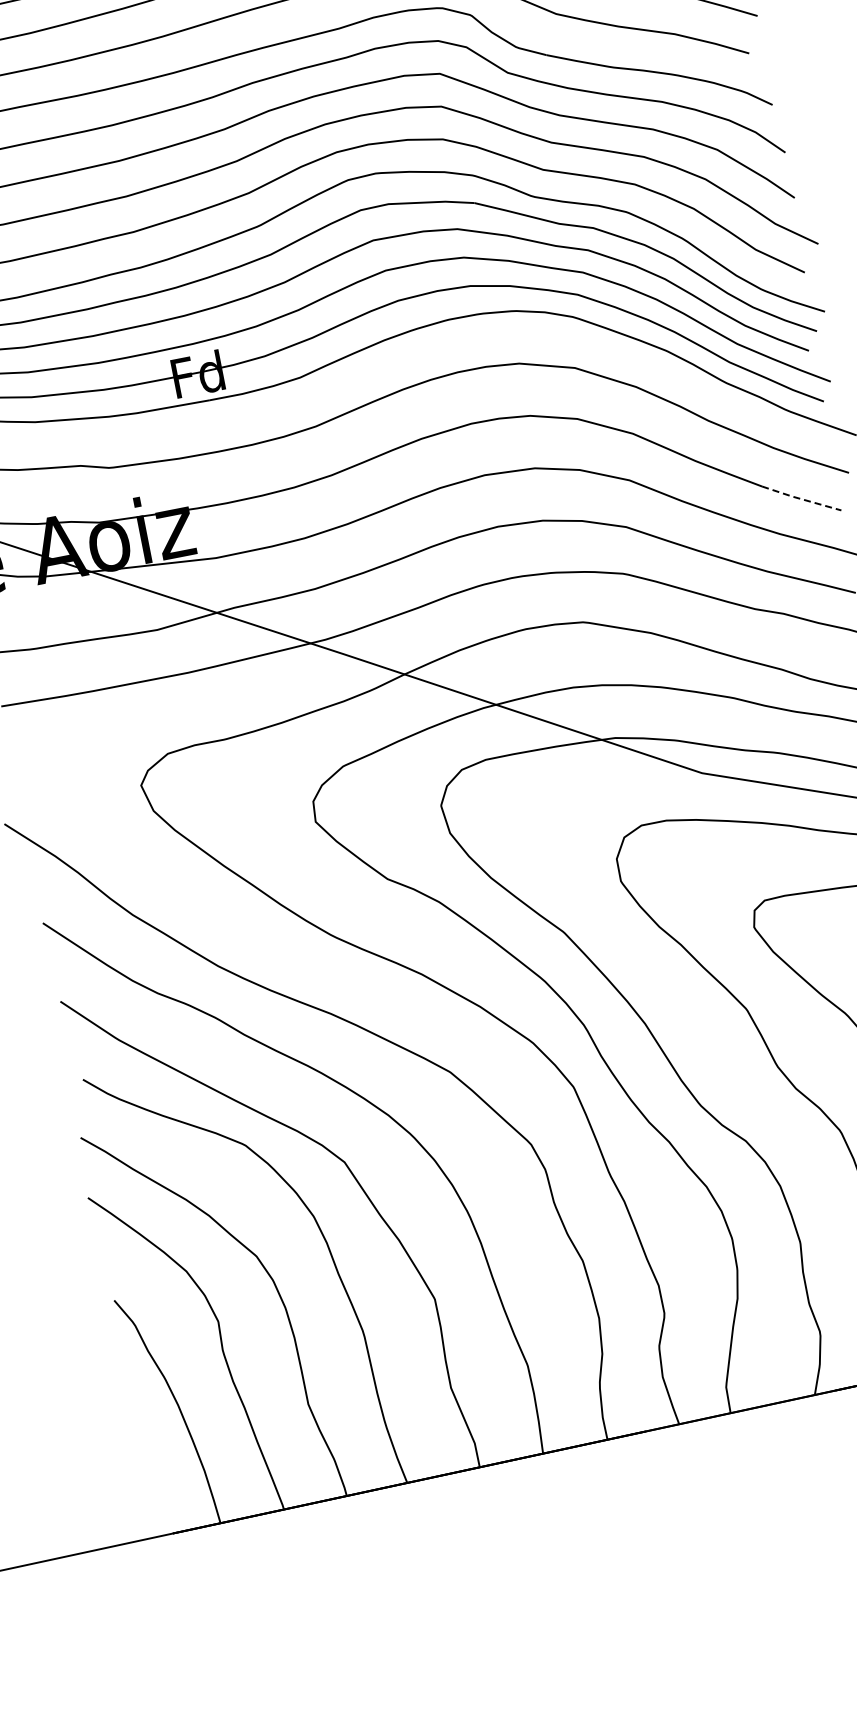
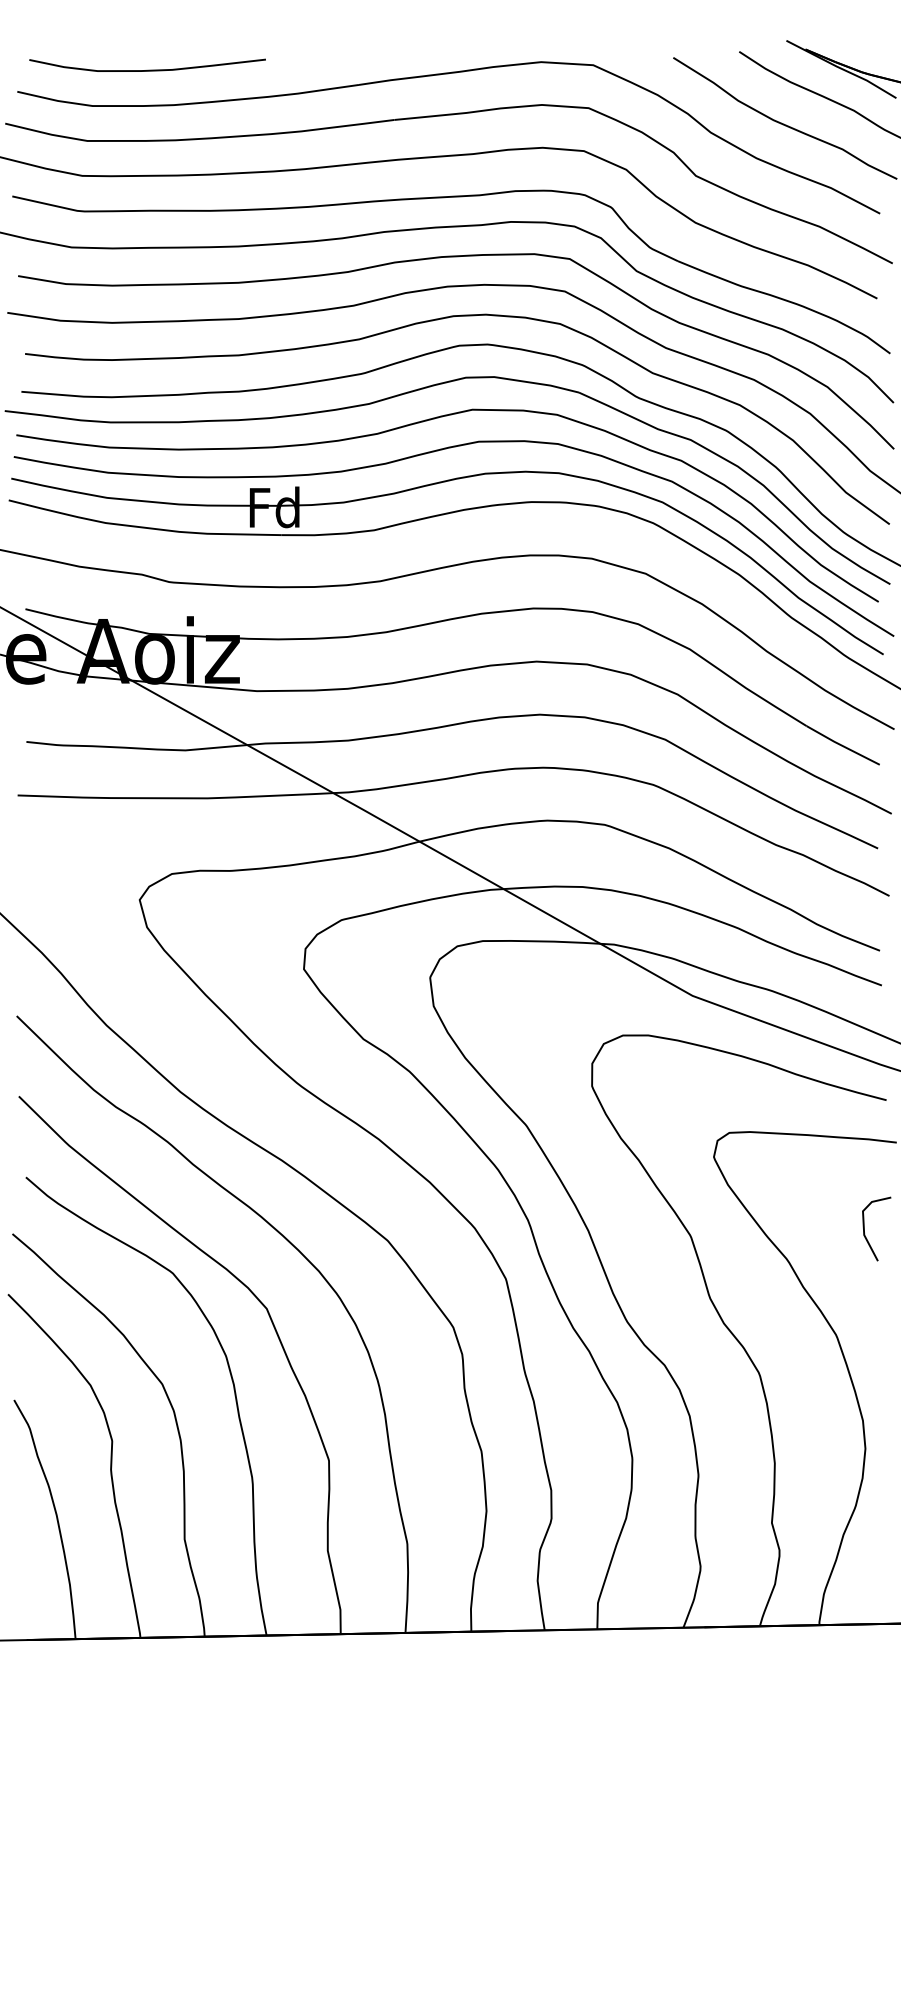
line: (801, 498) -> (842, 745), dashed -> solid

